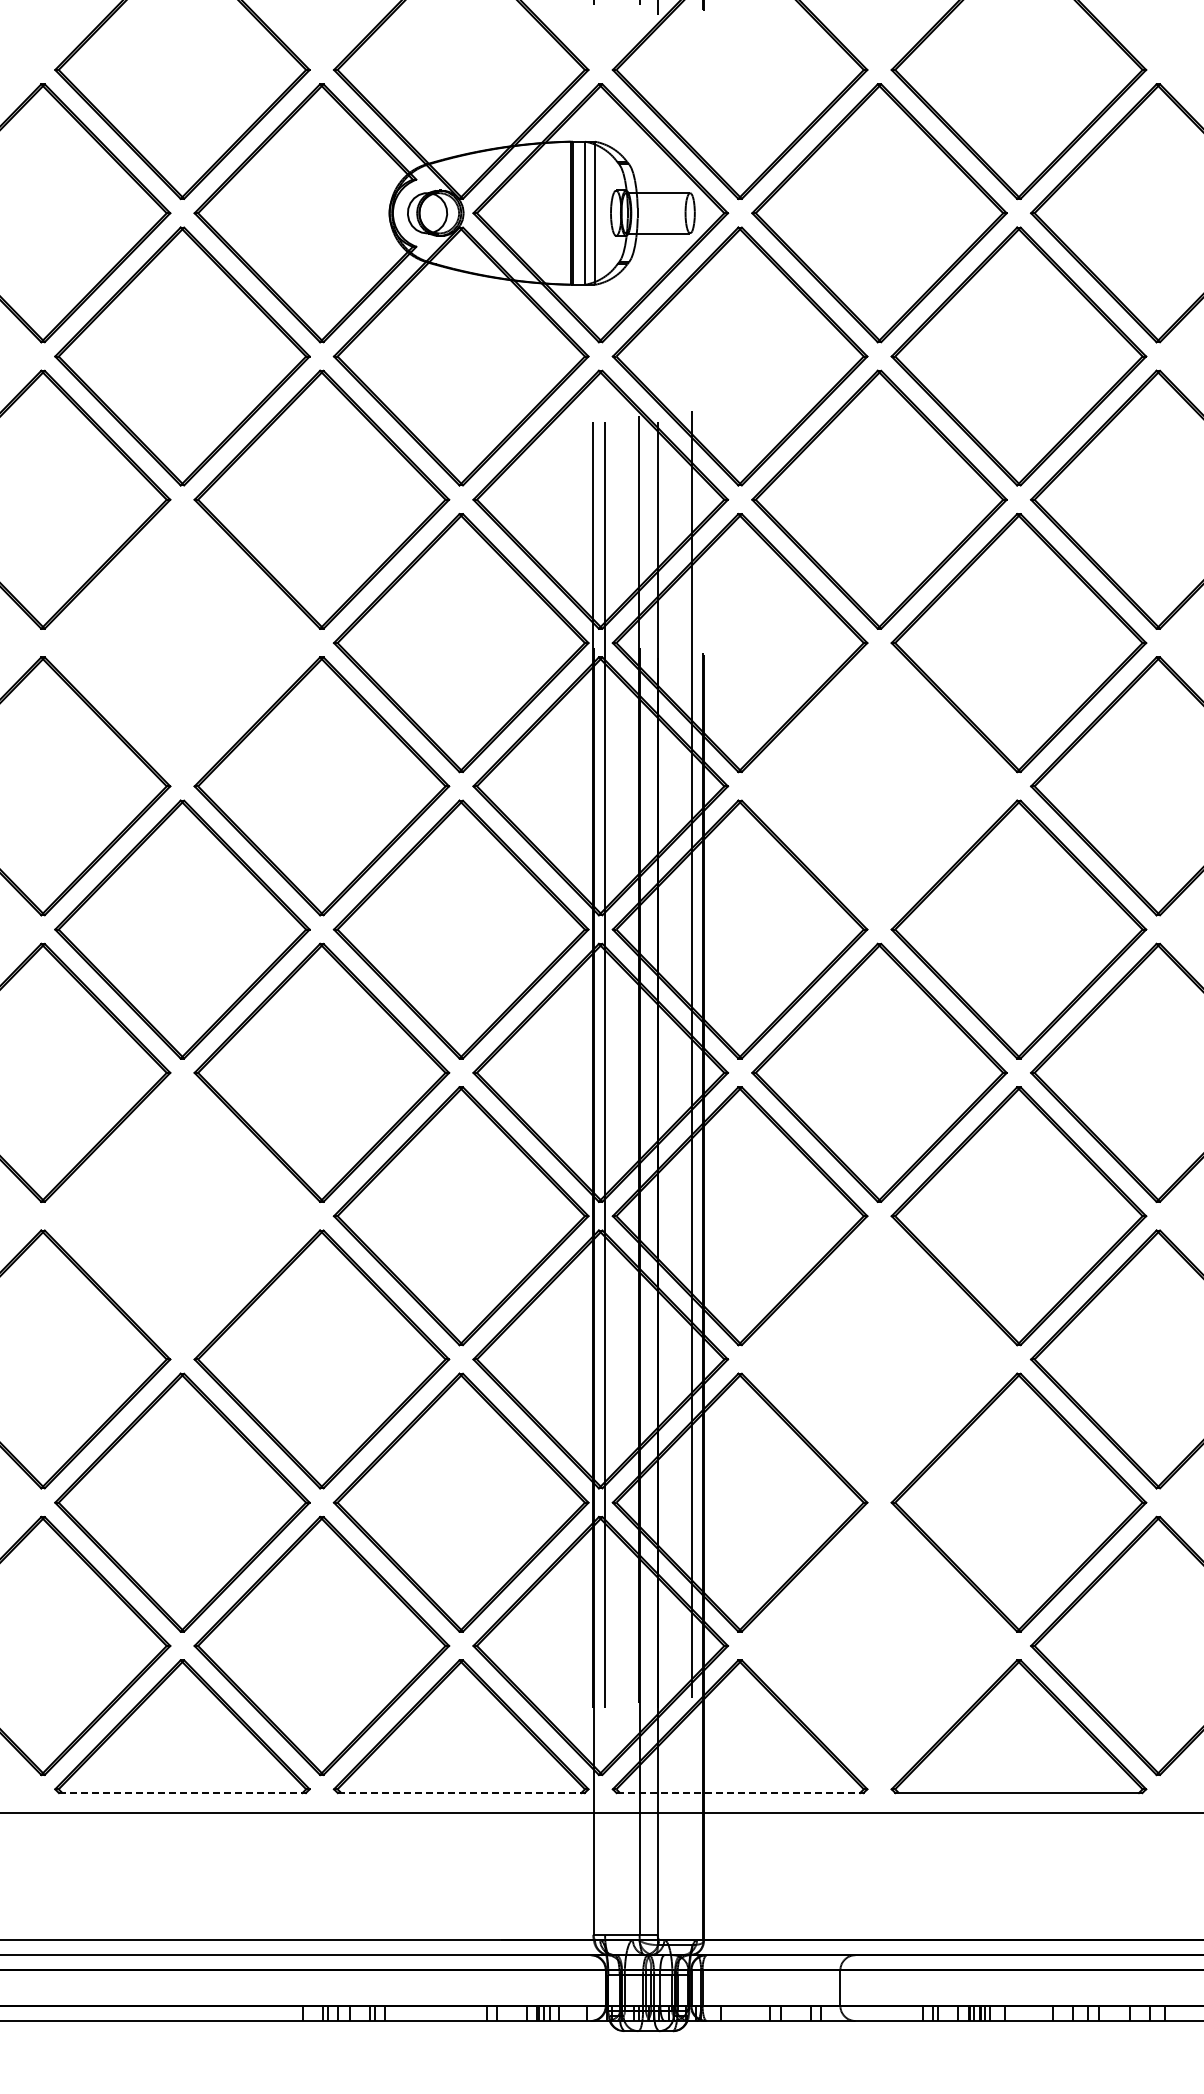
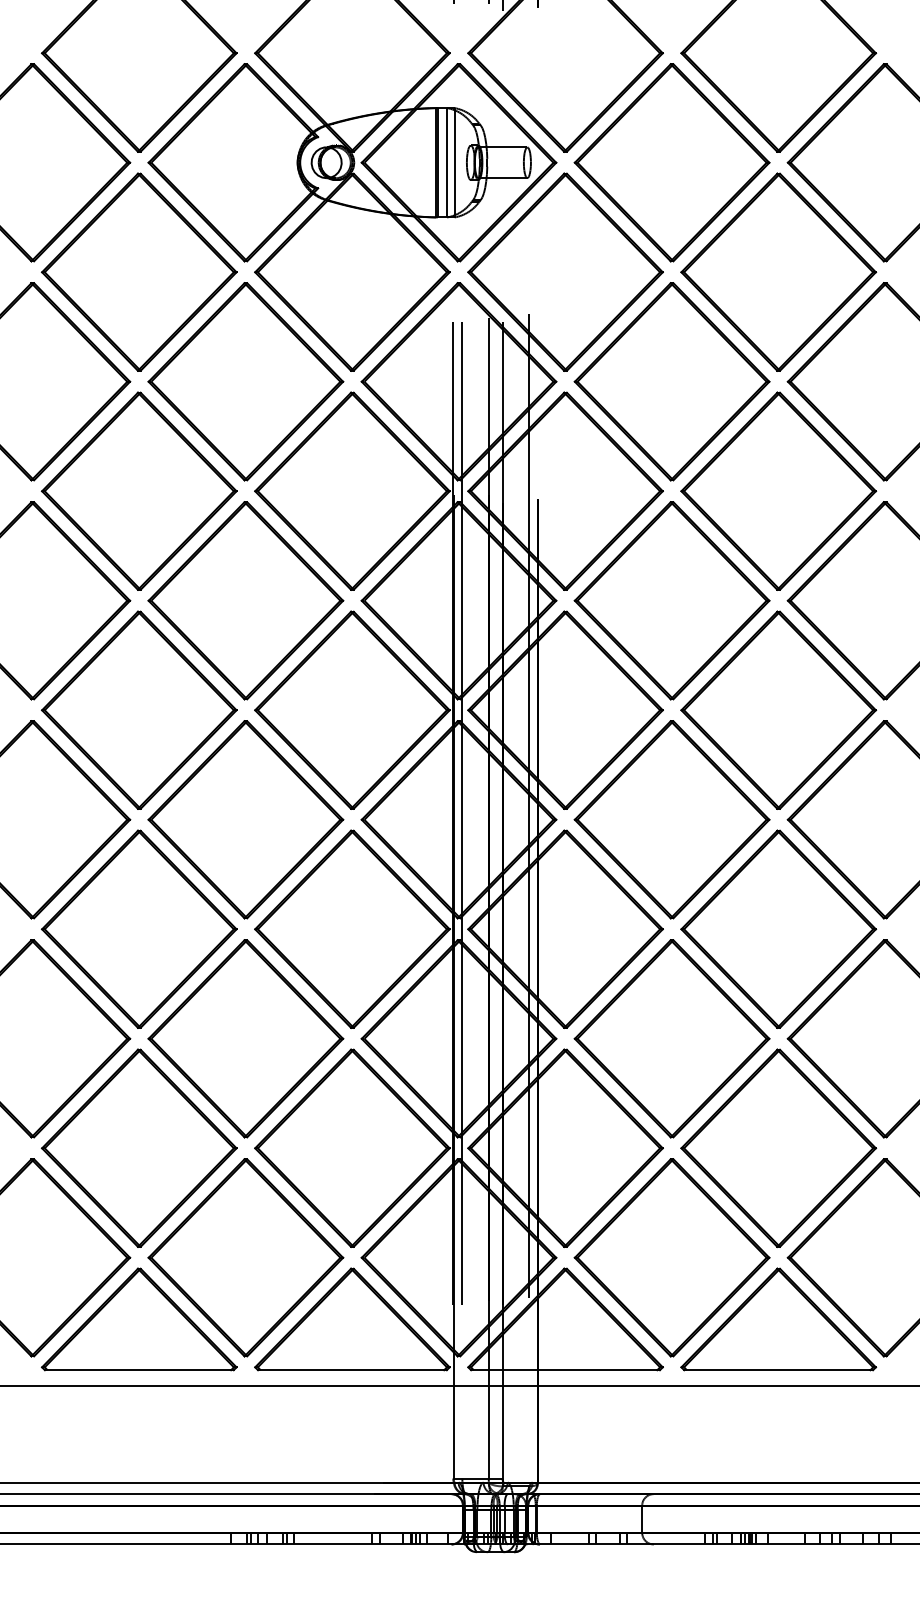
part: (182, 643) -> (139, 491), added
part: (879, 786) -> (672, 600), added
part: (182, 1216) -> (139, 929), added
part: (879, 1359) -> (672, 1038), added
part: (879, 1645) -> (672, 1257), added
line: (180, 1793) -> (137, 1370), dashed -> solid
line: (459, 1793) -> (351, 1370), dashed -> solid
line: (738, 1793) -> (564, 1370), dashed -> solid

